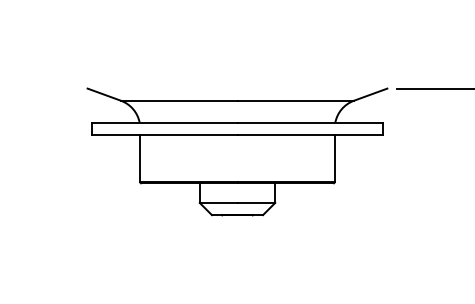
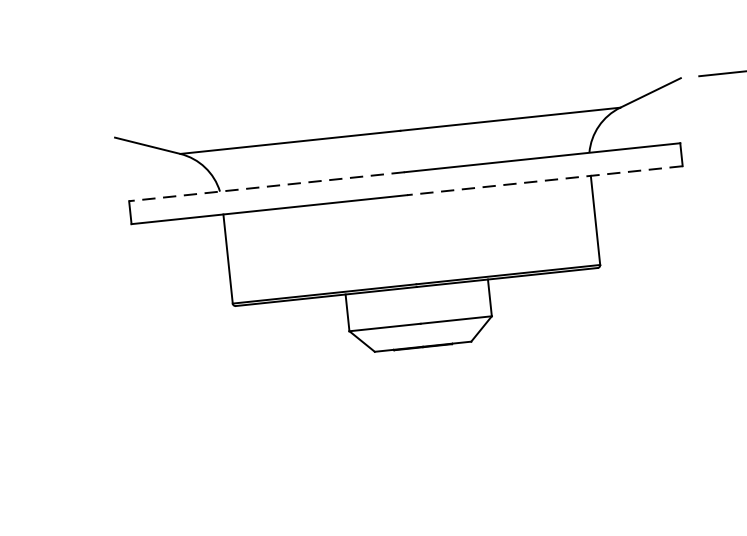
line: (164, 122) -> (266, 186), solid -> dashed
line: (310, 134) -> (544, 180), solid -> dashed

